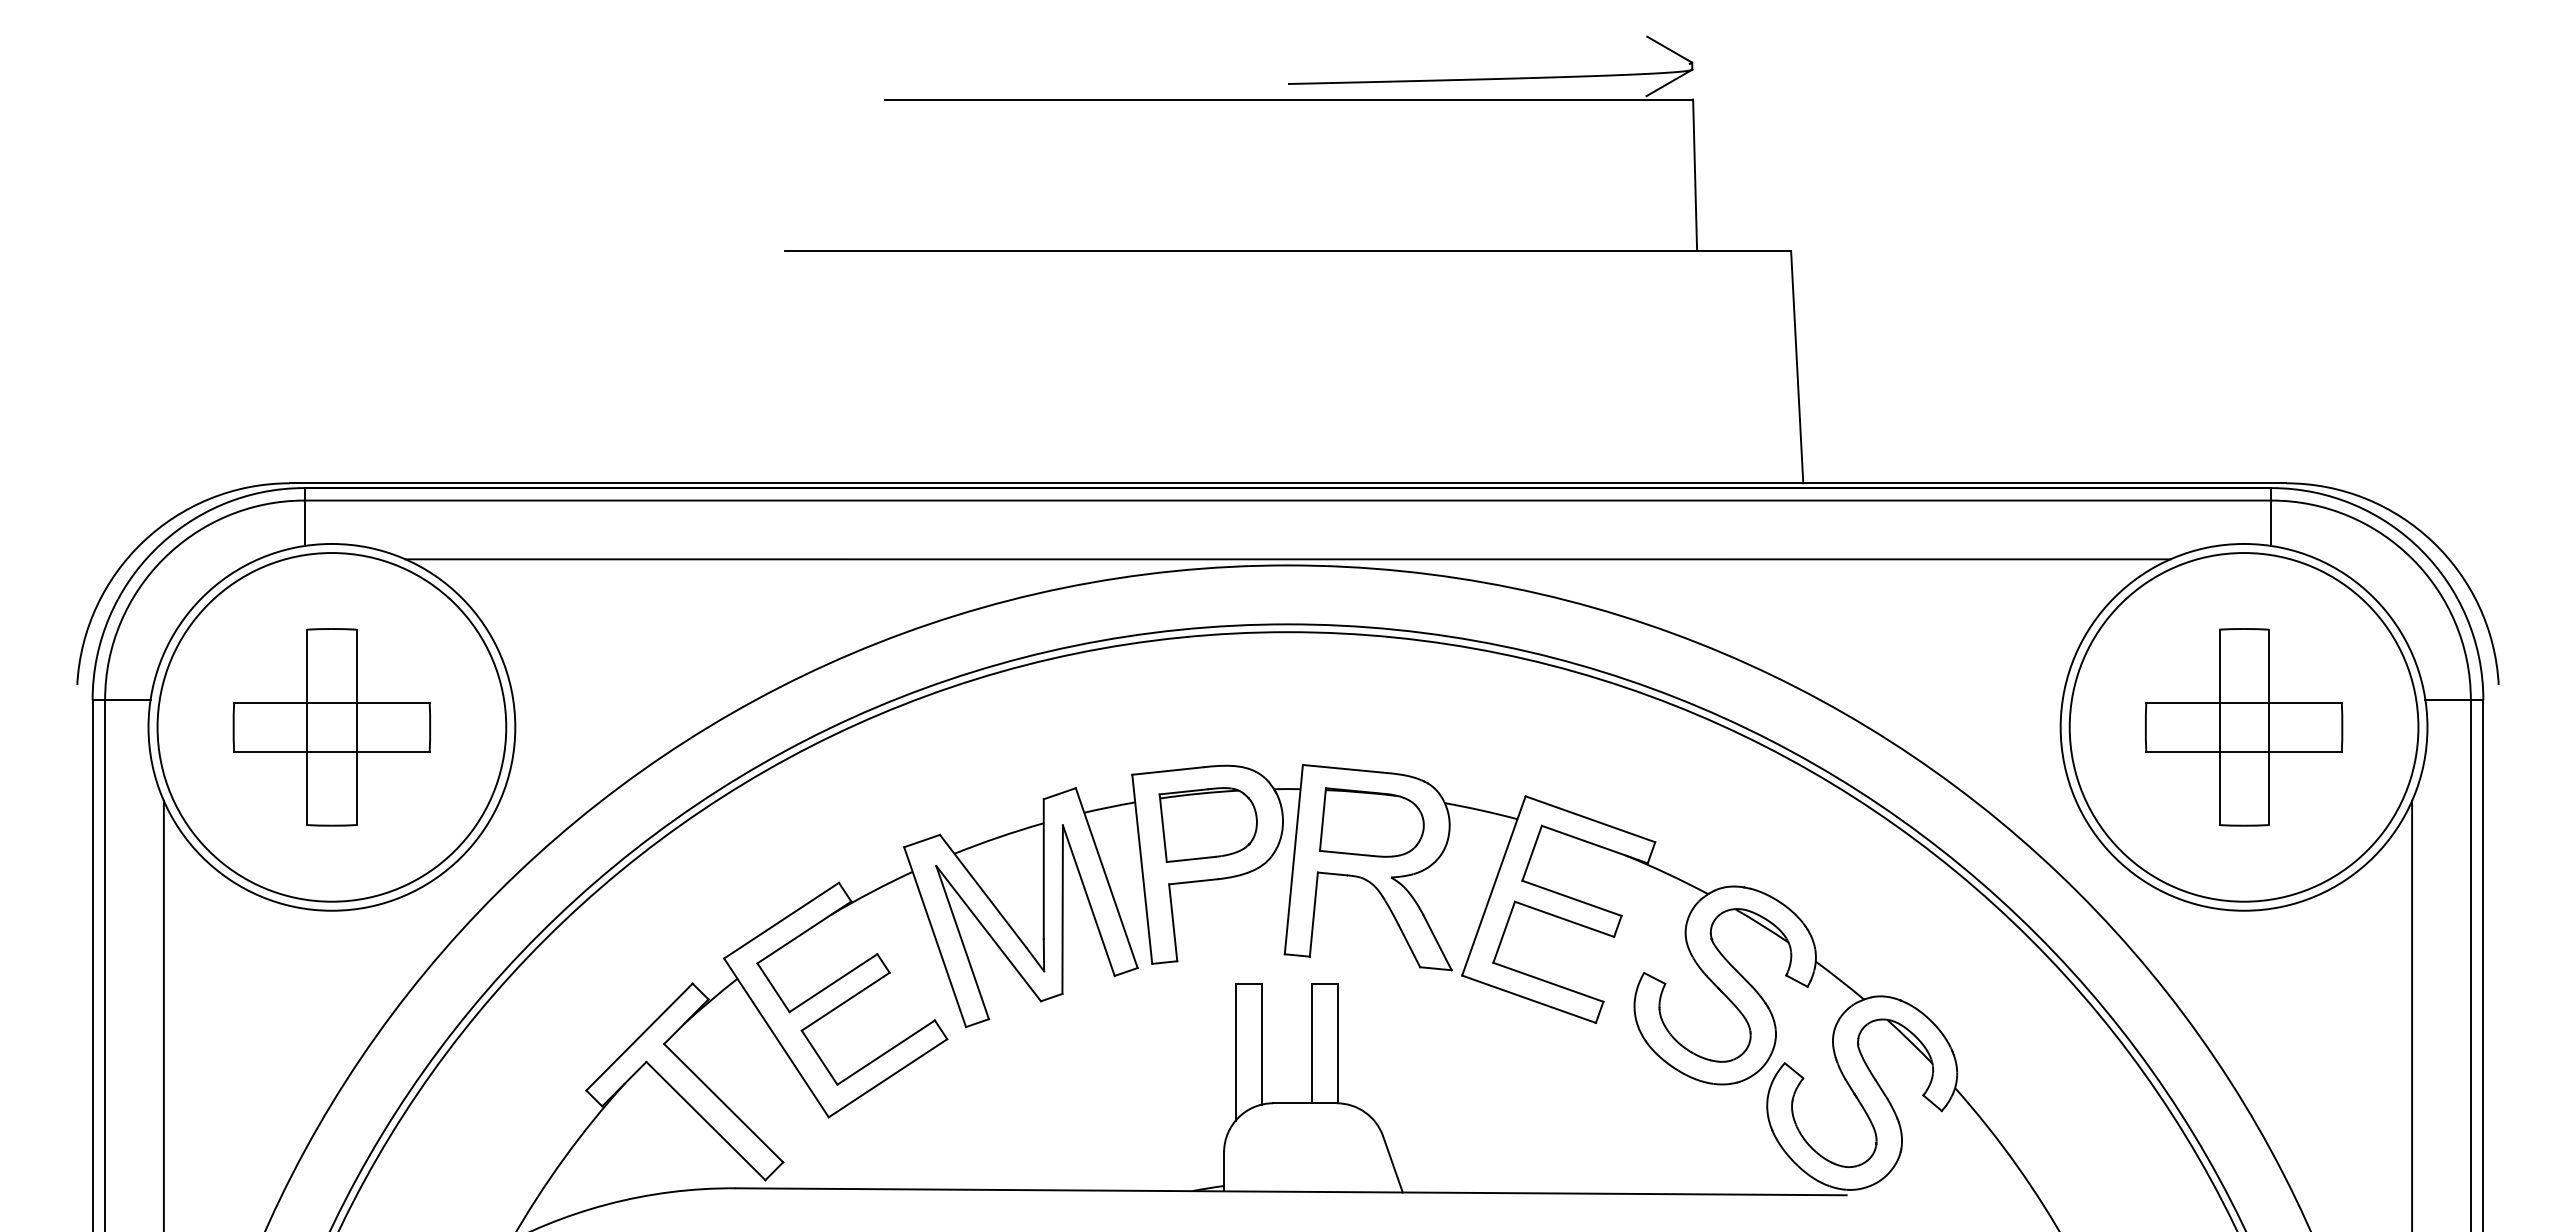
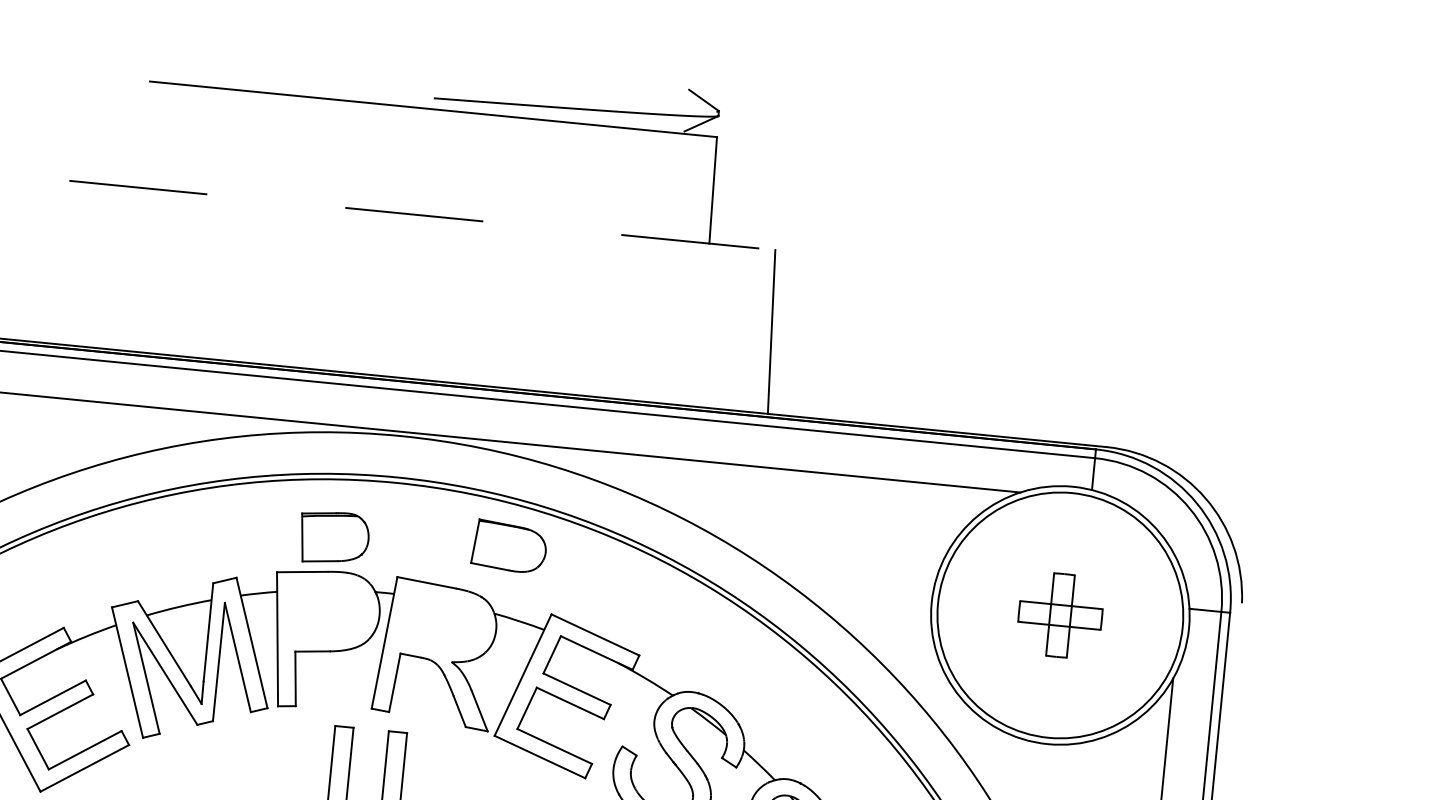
line: (1288, 251) -> (422, 215), solid -> dashed
part: (2244, 727) -> (1060, 615), size x0.6
part: (1371, 822) -> (509, 546), moved
part: (1207, 824) -> (333, 537), moved

